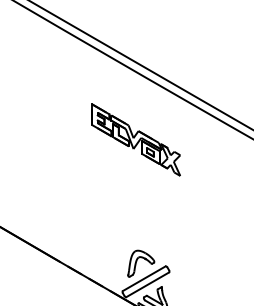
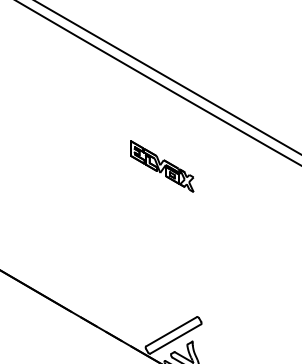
part: (136, 139) -> (162, 166), size x0.6
part: (140, 263) -> (167, 313), removed

